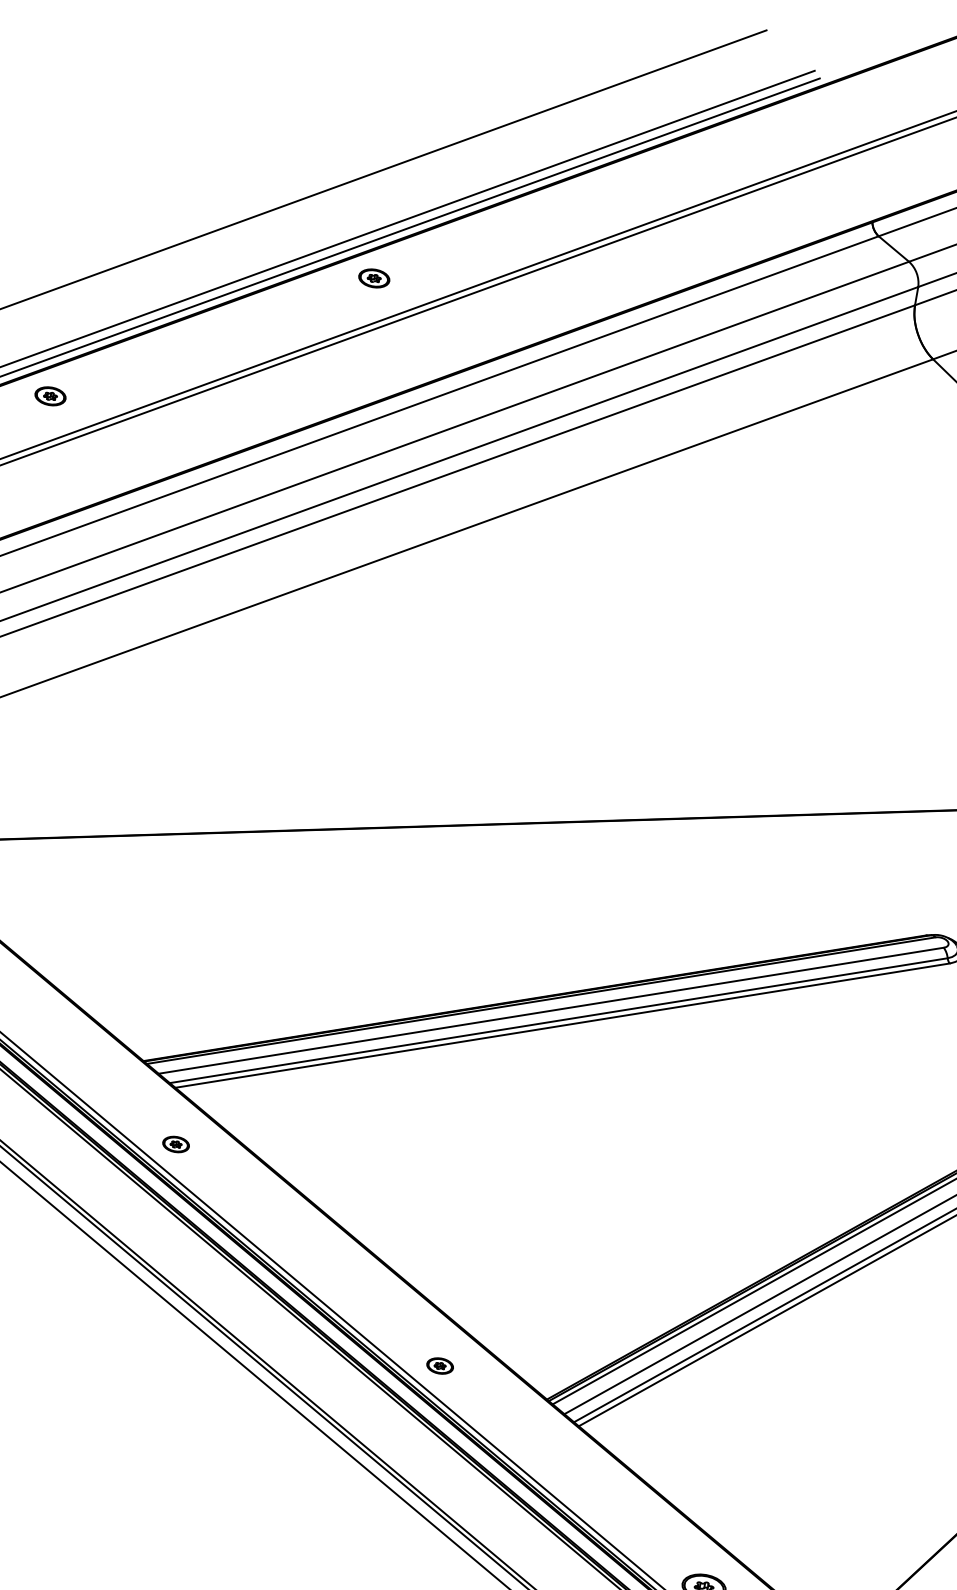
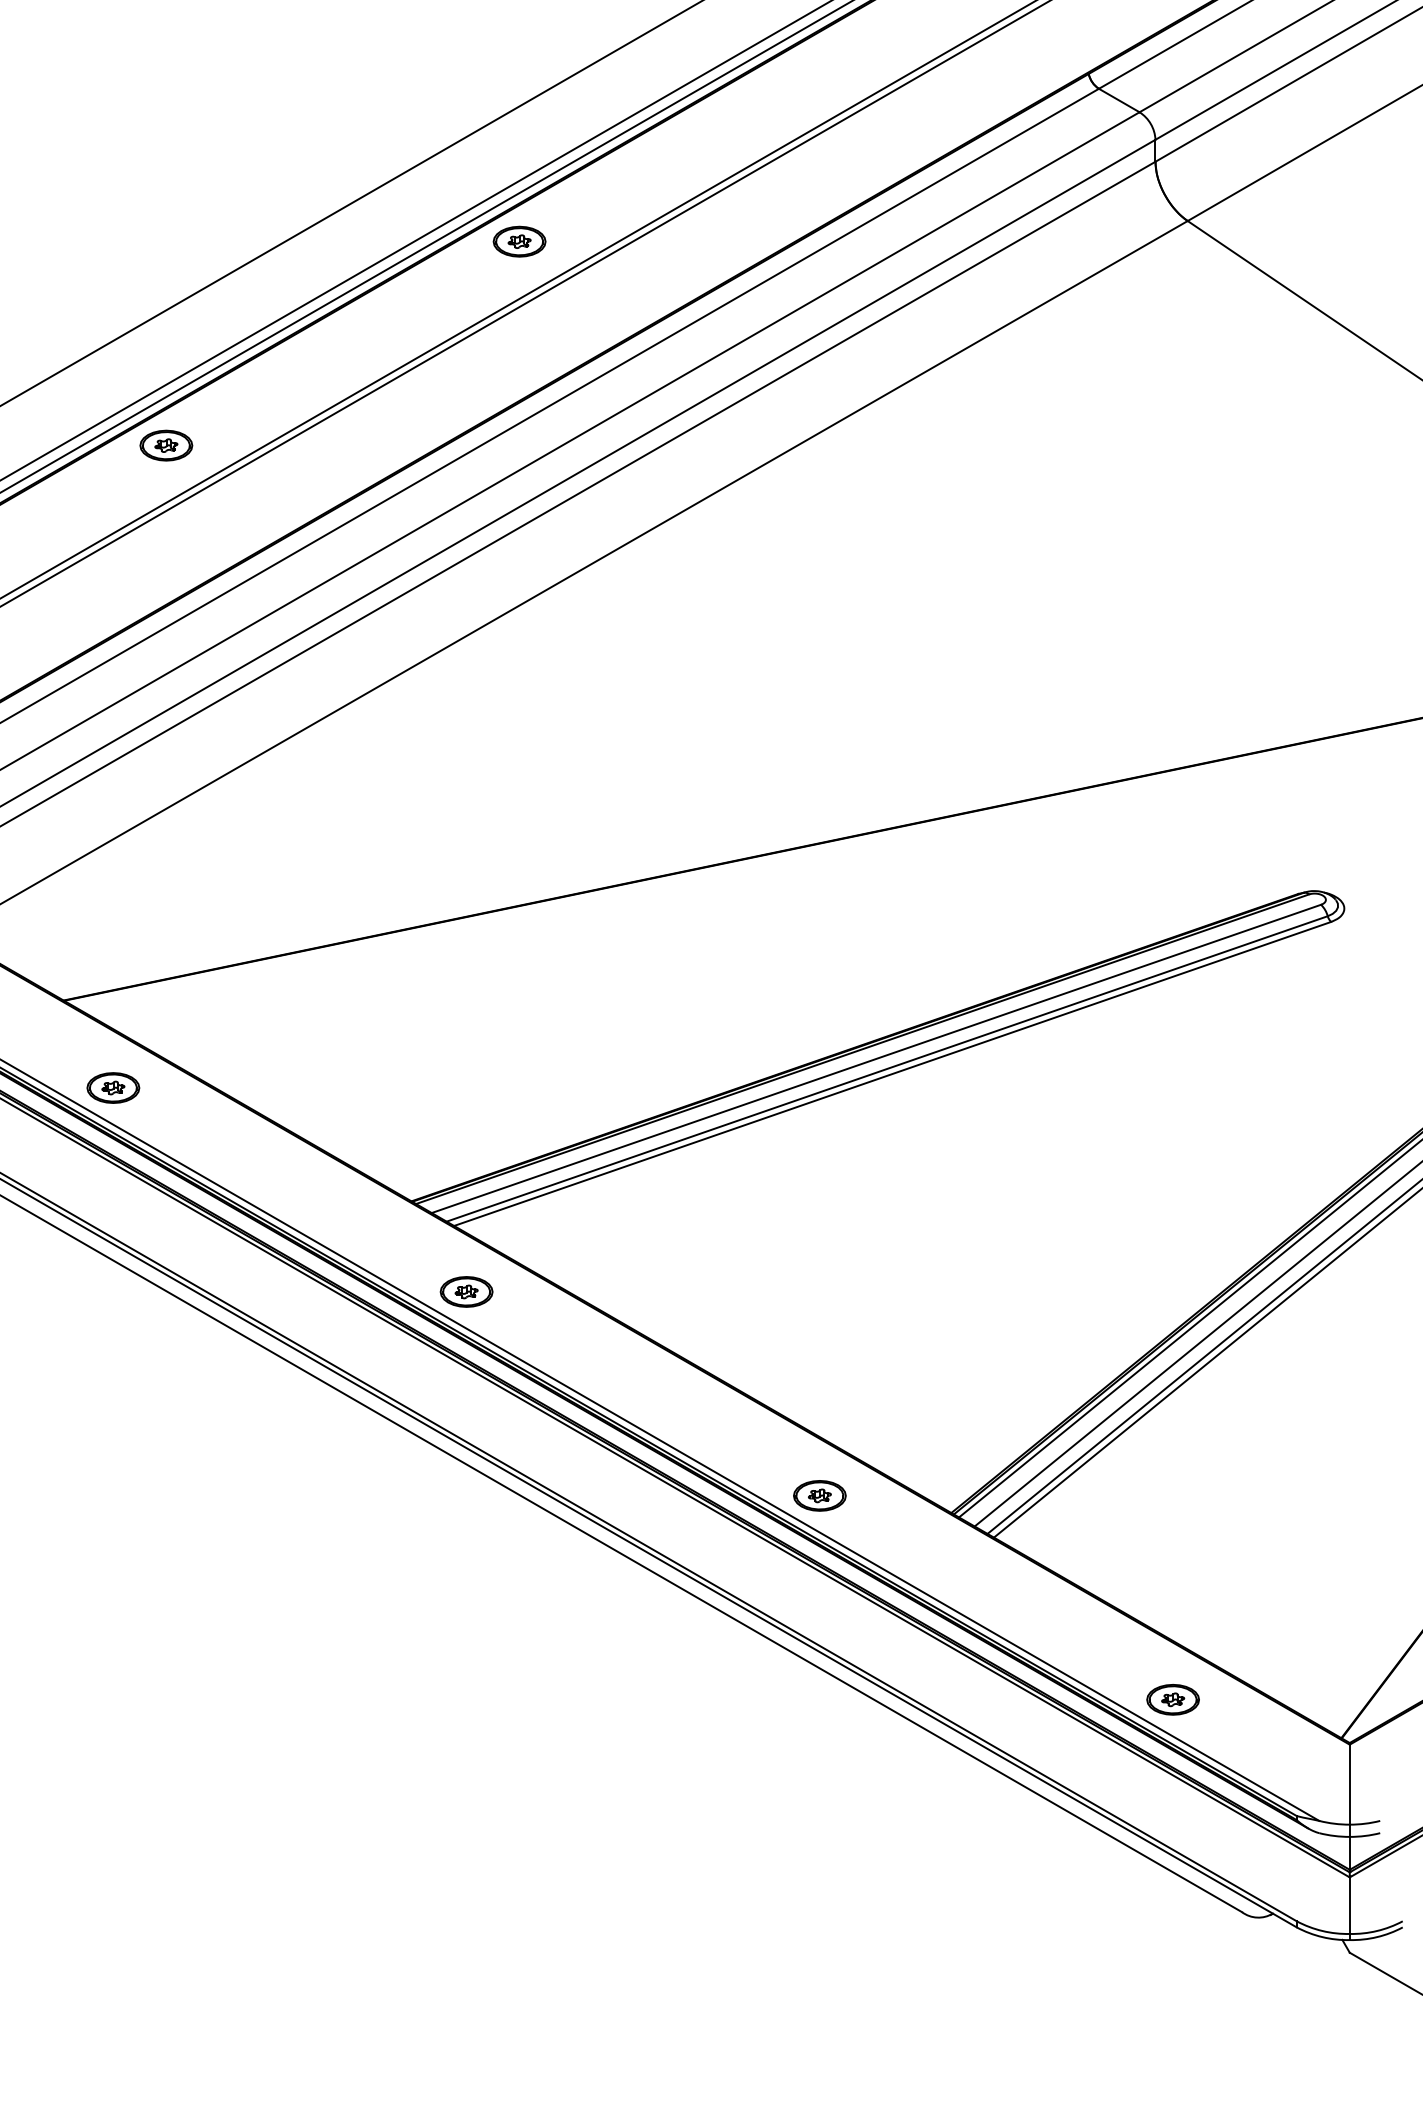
part: (374, 278) -> (519, 241), size x1.43
part: (50, 396) -> (166, 445), size x1.43
part: (176, 1144) -> (466, 1291), size x1.67
part: (439, 1365) -> (819, 1495), size x1.67

